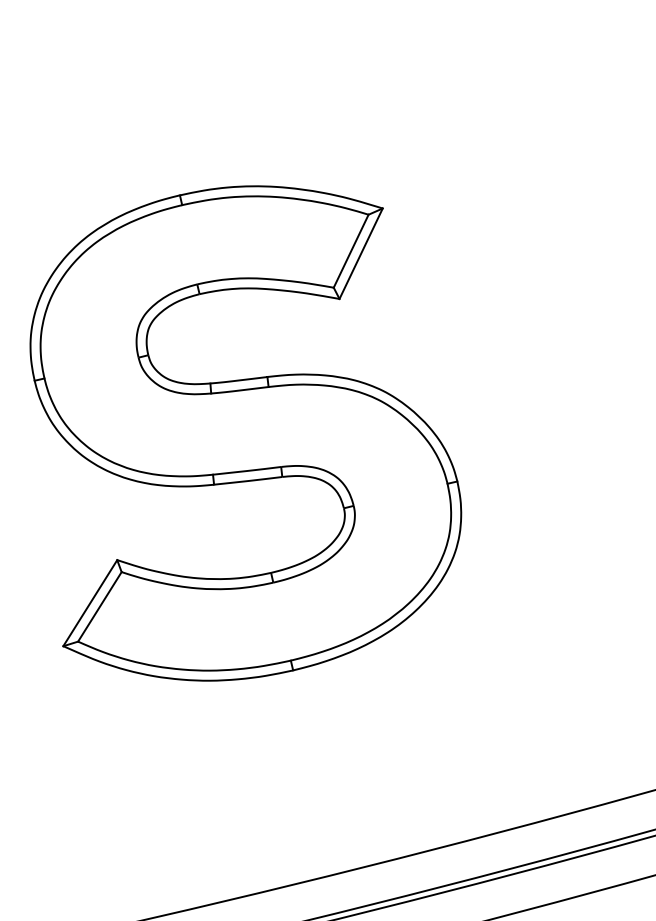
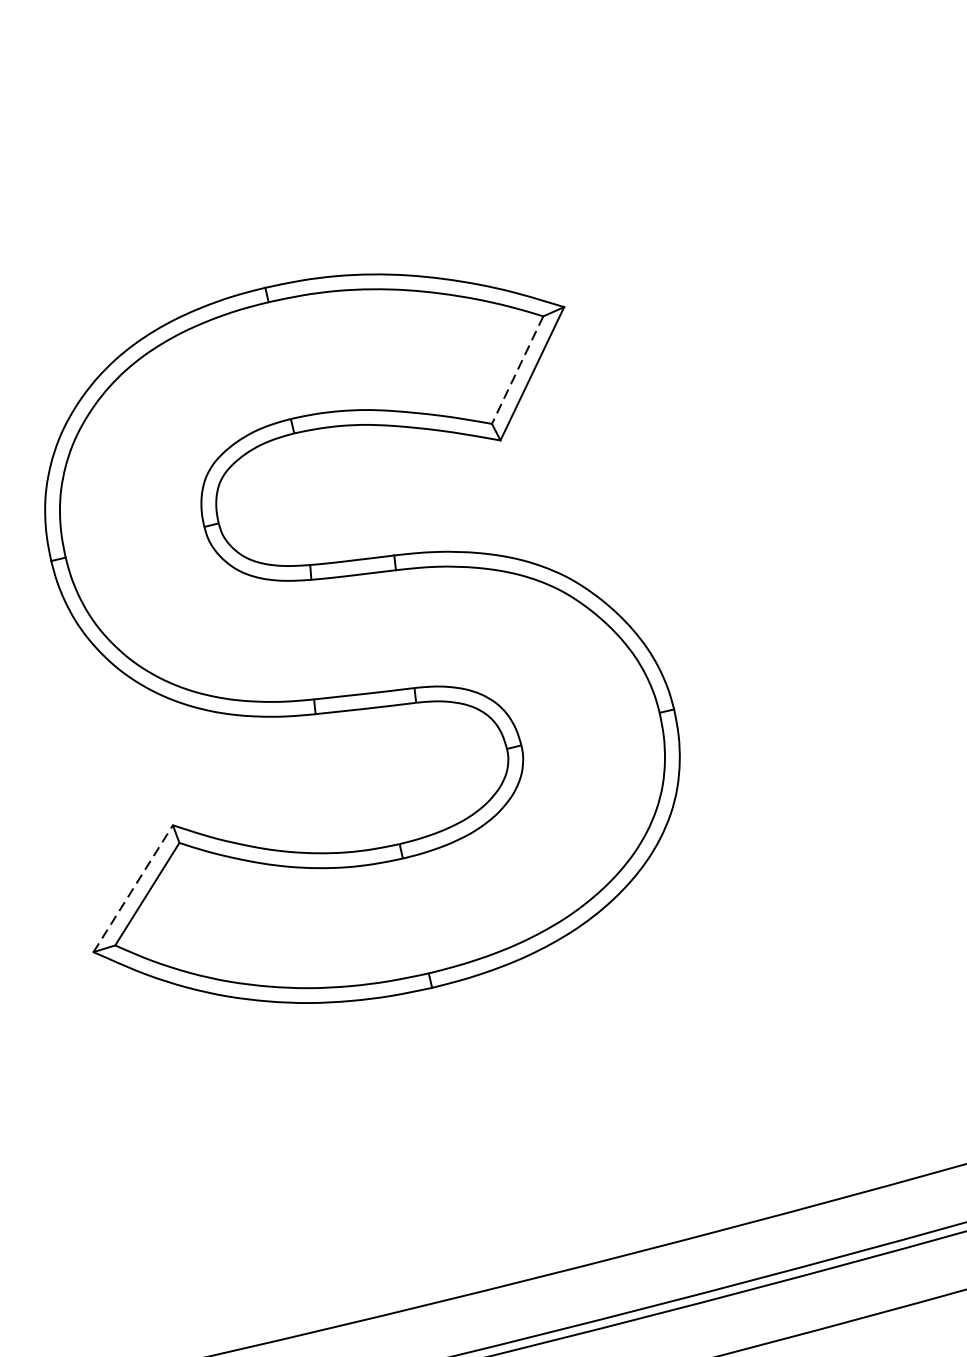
line: (350, 251) -> (516, 370), solid -> dashed
line: (90, 603) -> (133, 889), solid -> dashed

